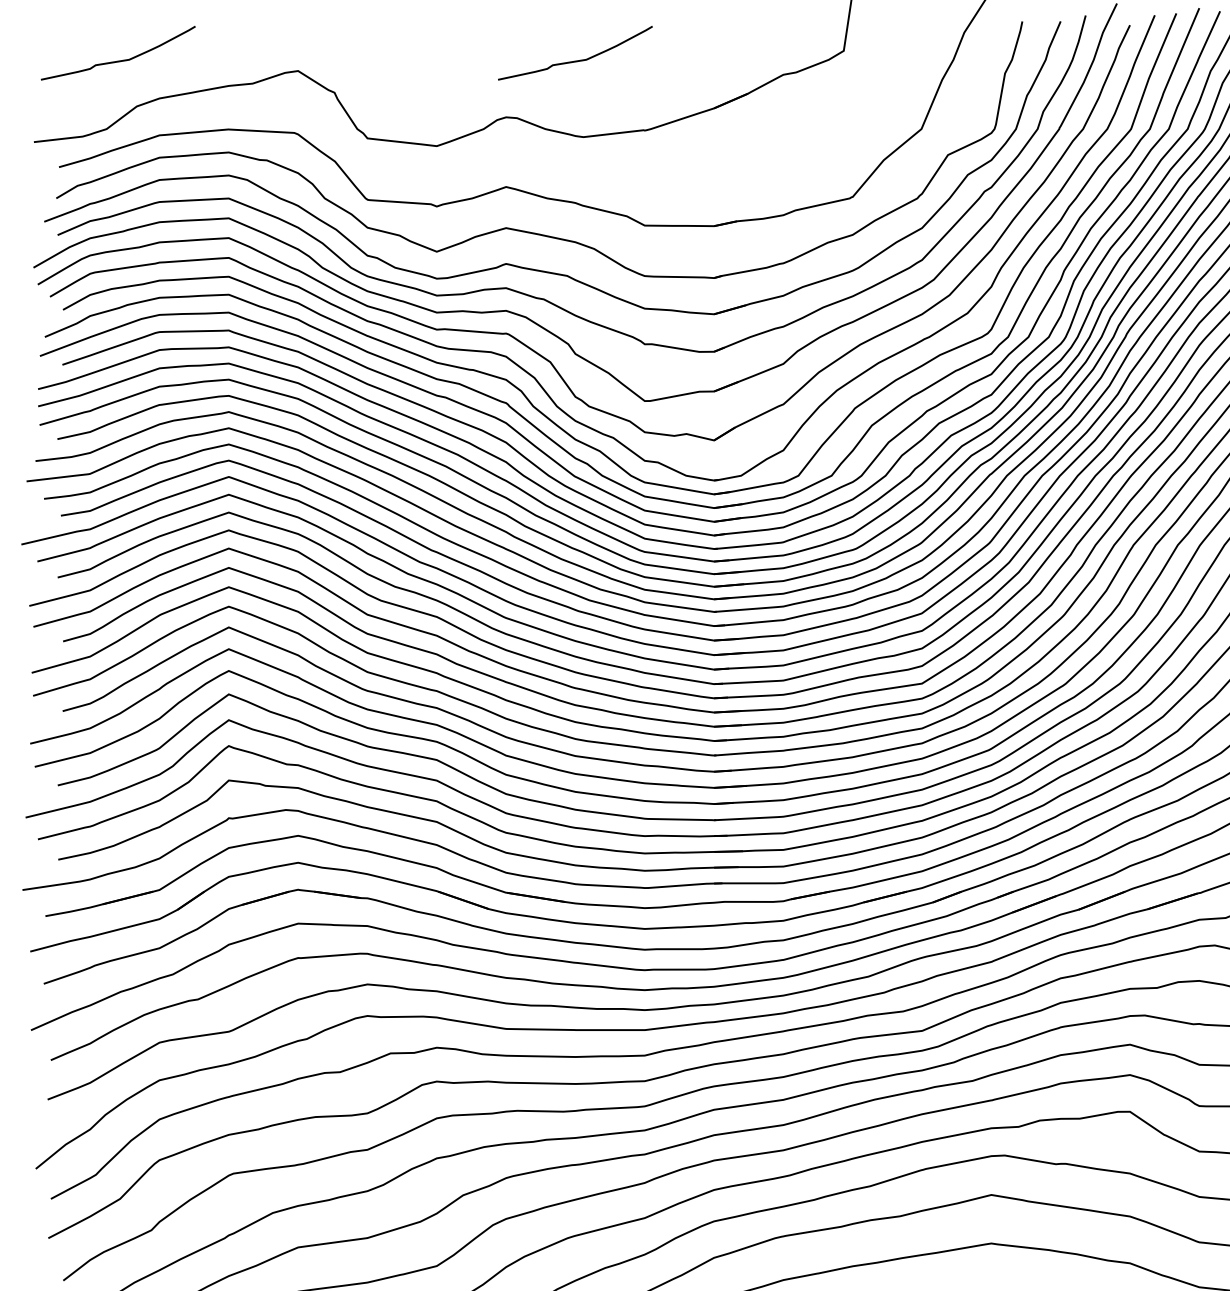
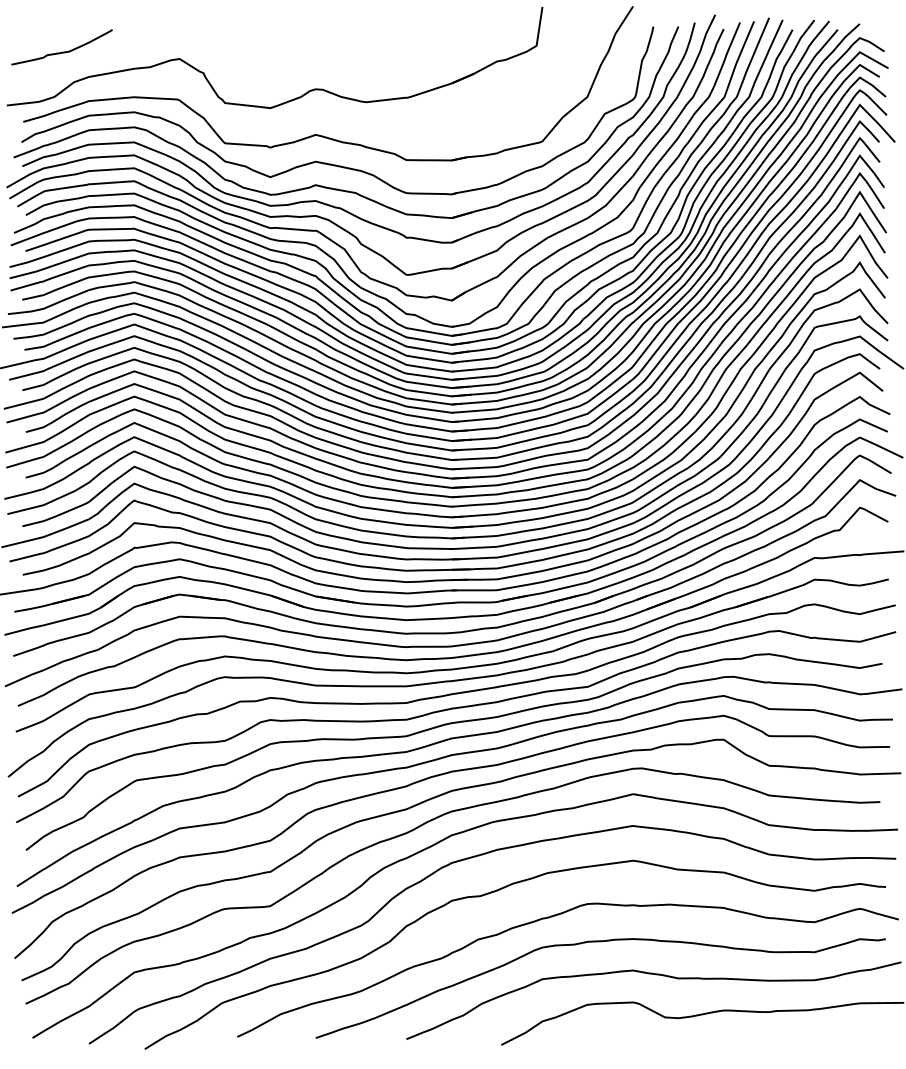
curve: (576, 59) -> (361, 51), removed

